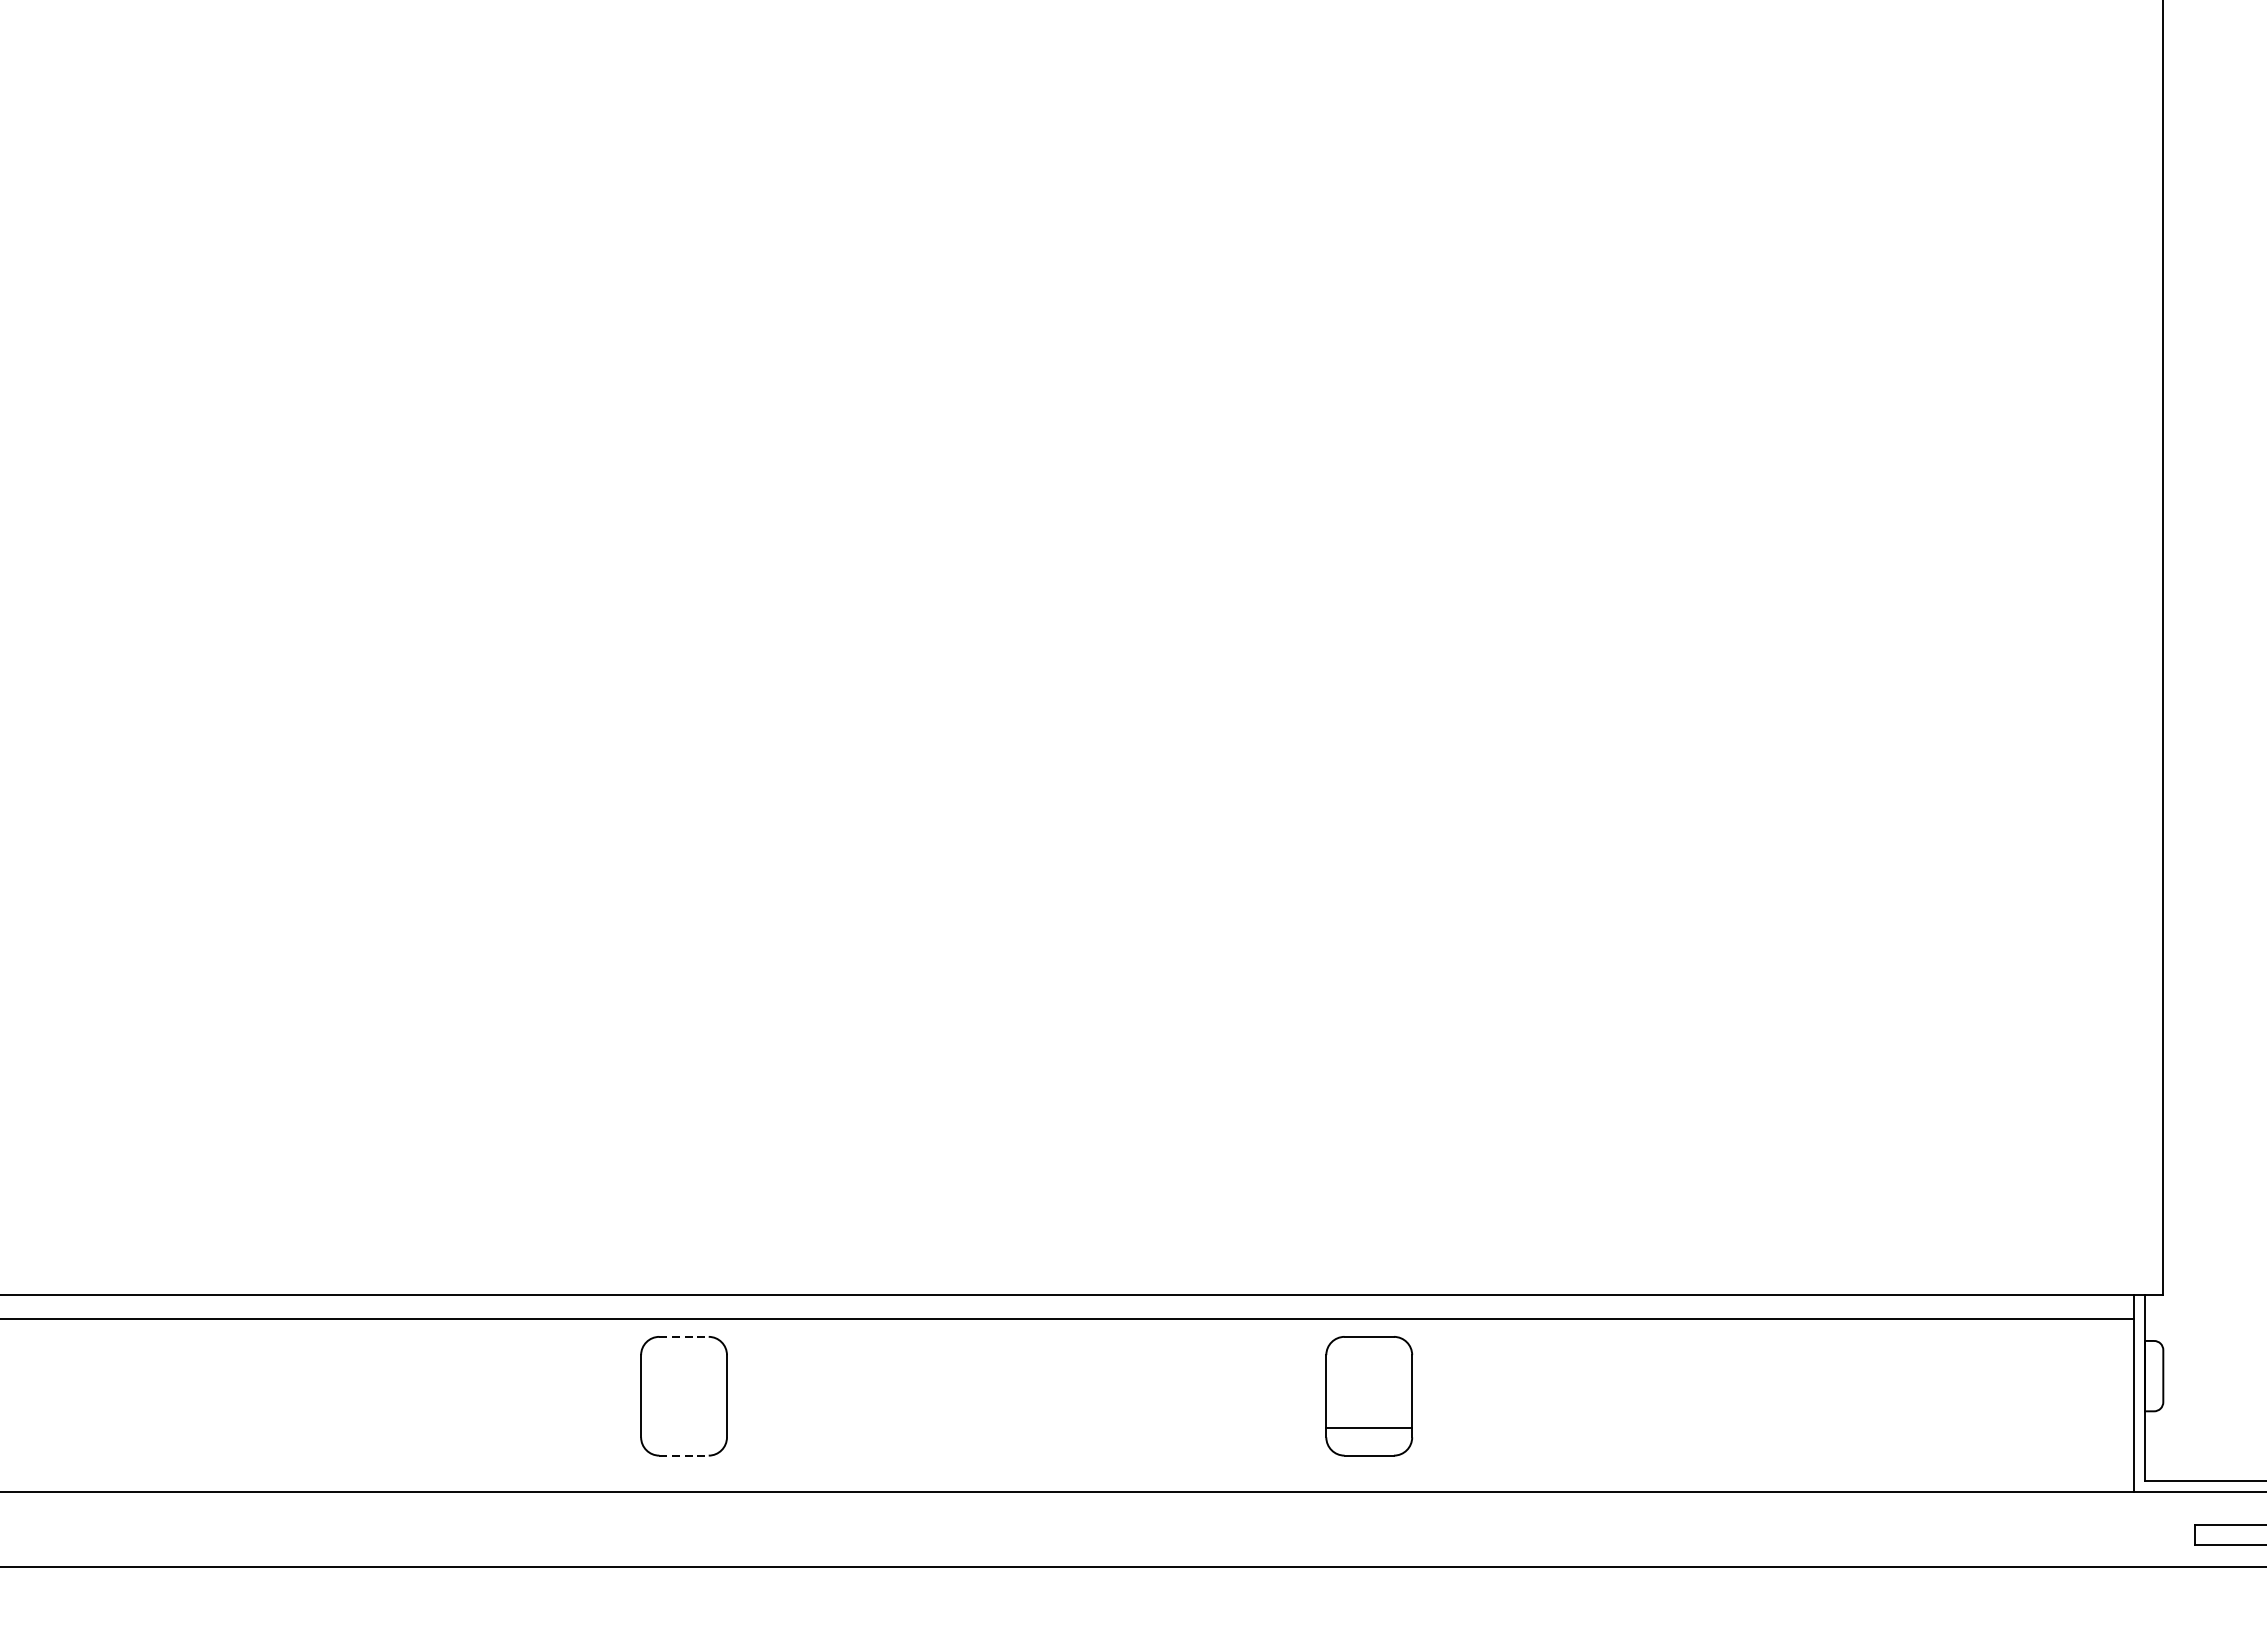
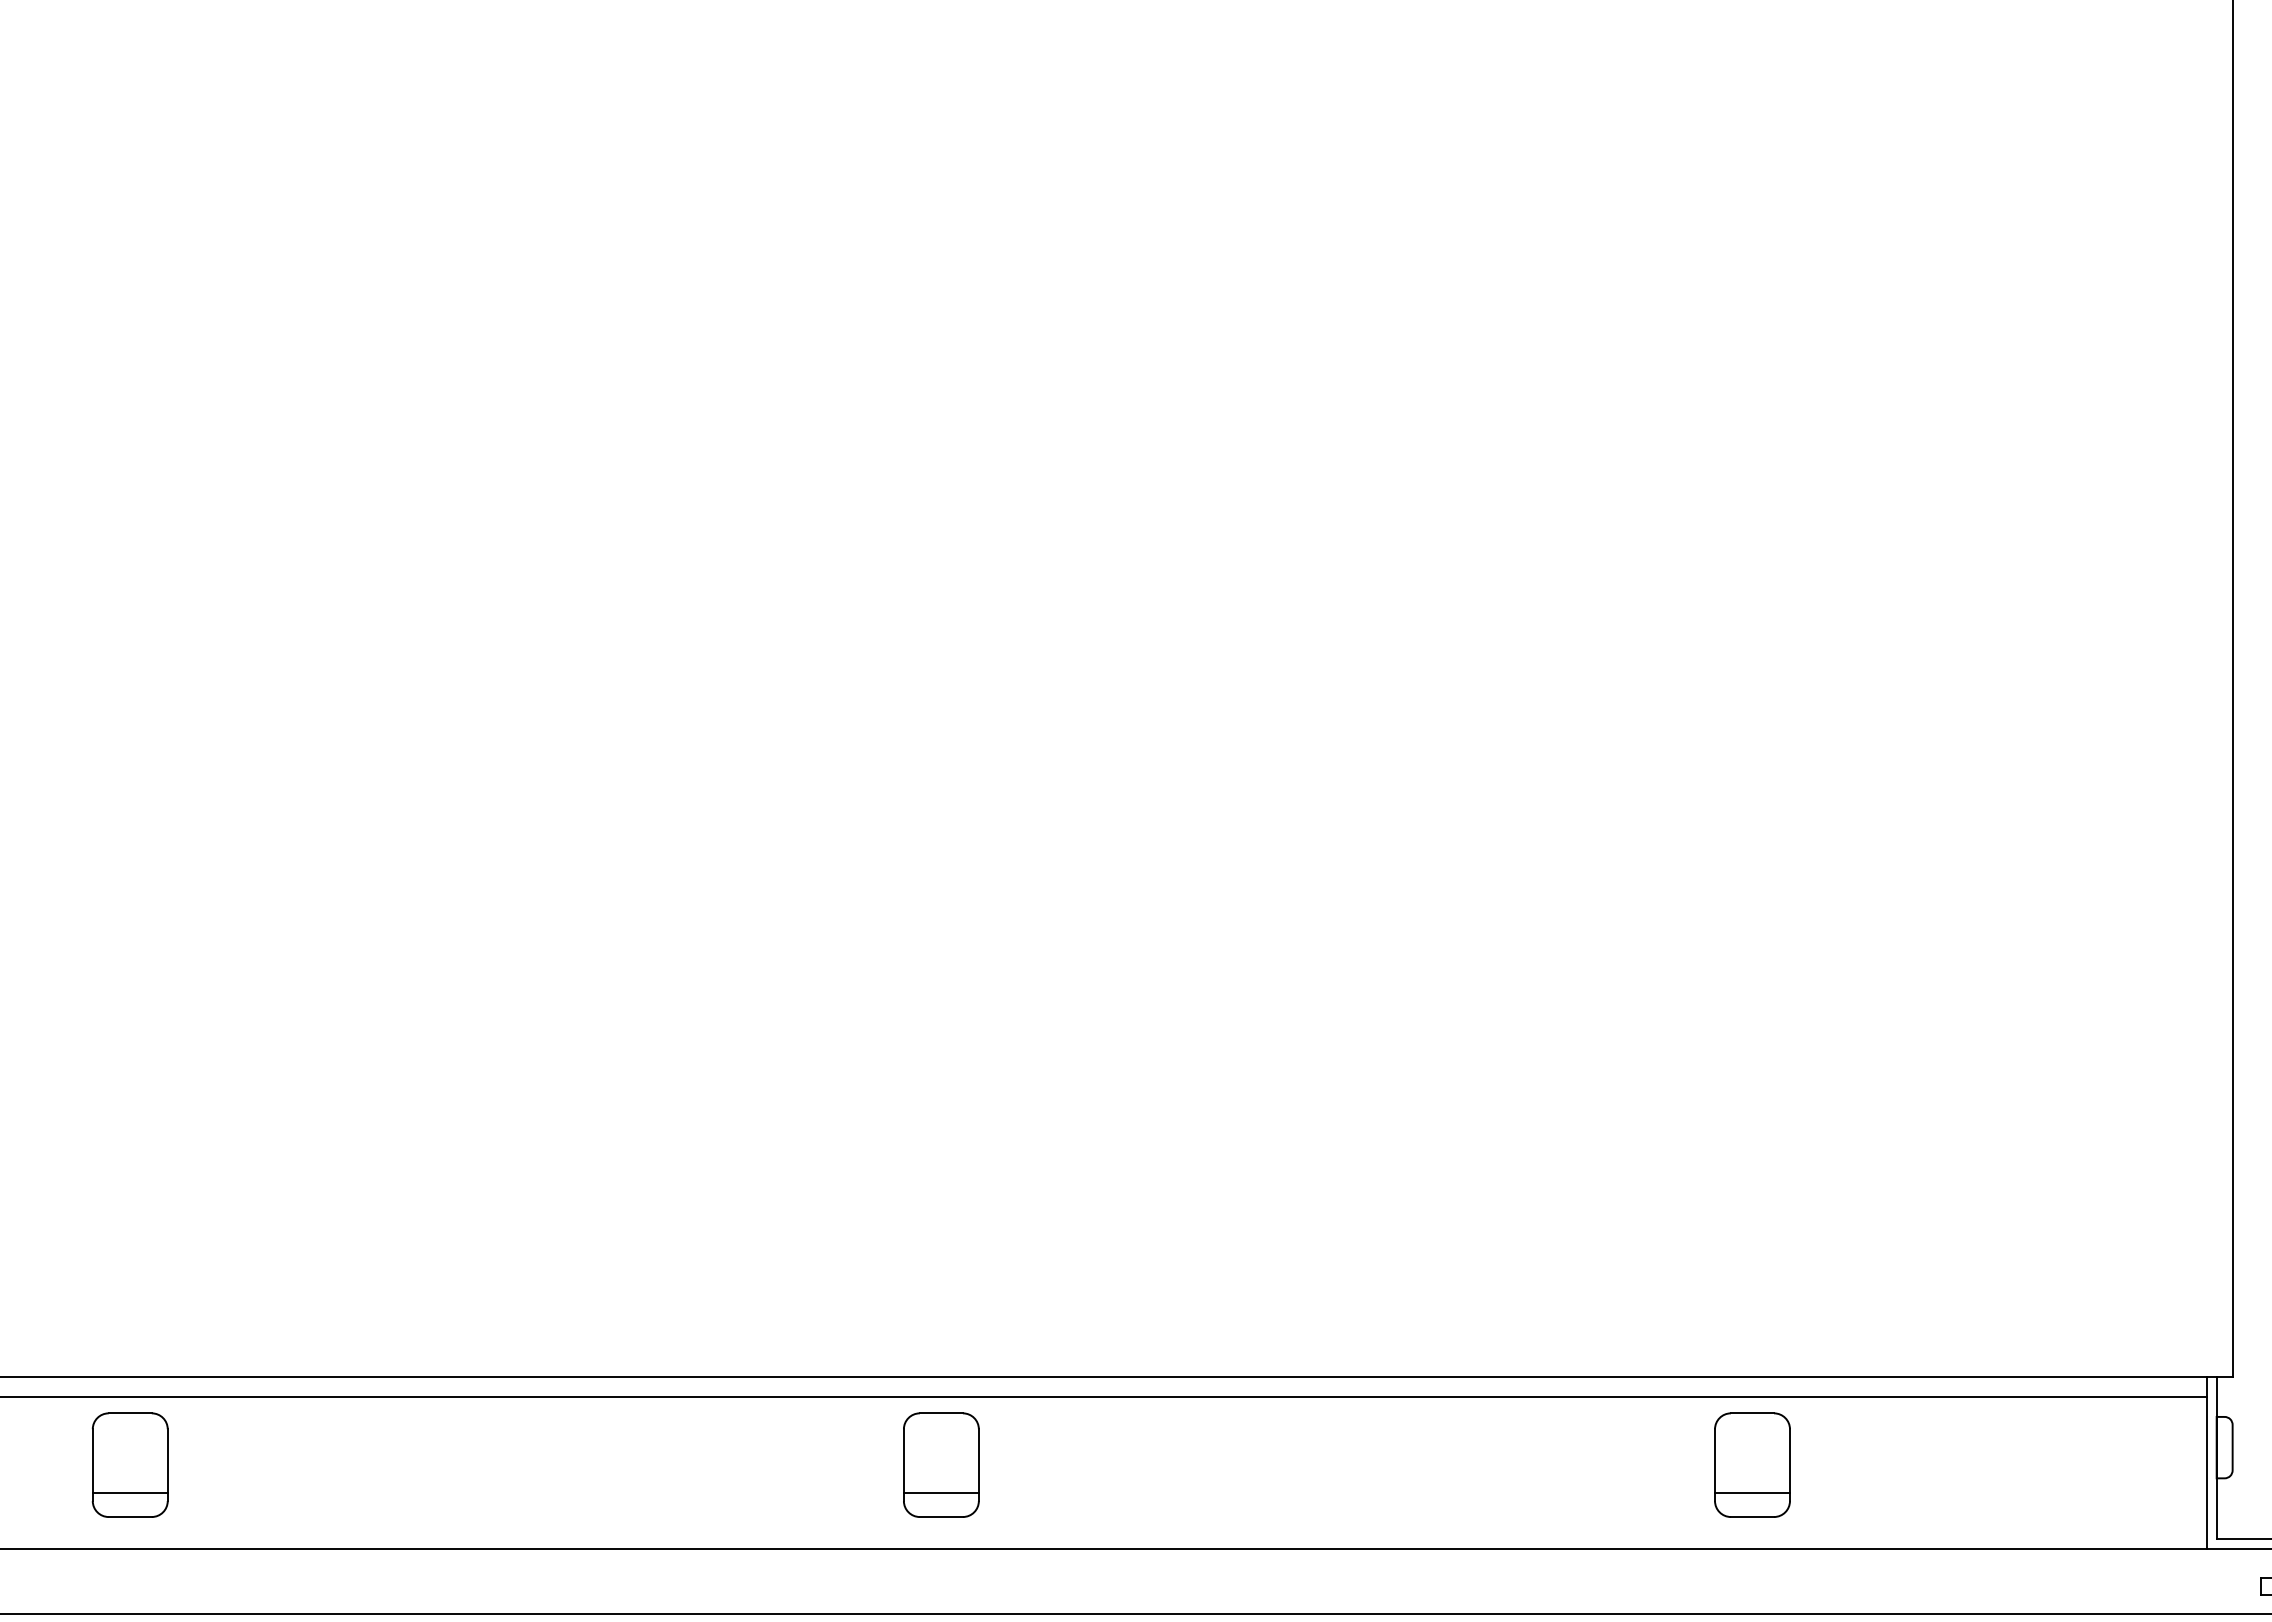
line: (684, 1337) -> (941, 1413), dashed -> solid
part: (1369, 1395) -> (1752, 1464), moved
line: (683, 1428) -> (940, 1493), added
line: (684, 1456) -> (941, 1517), dashed -> solid

